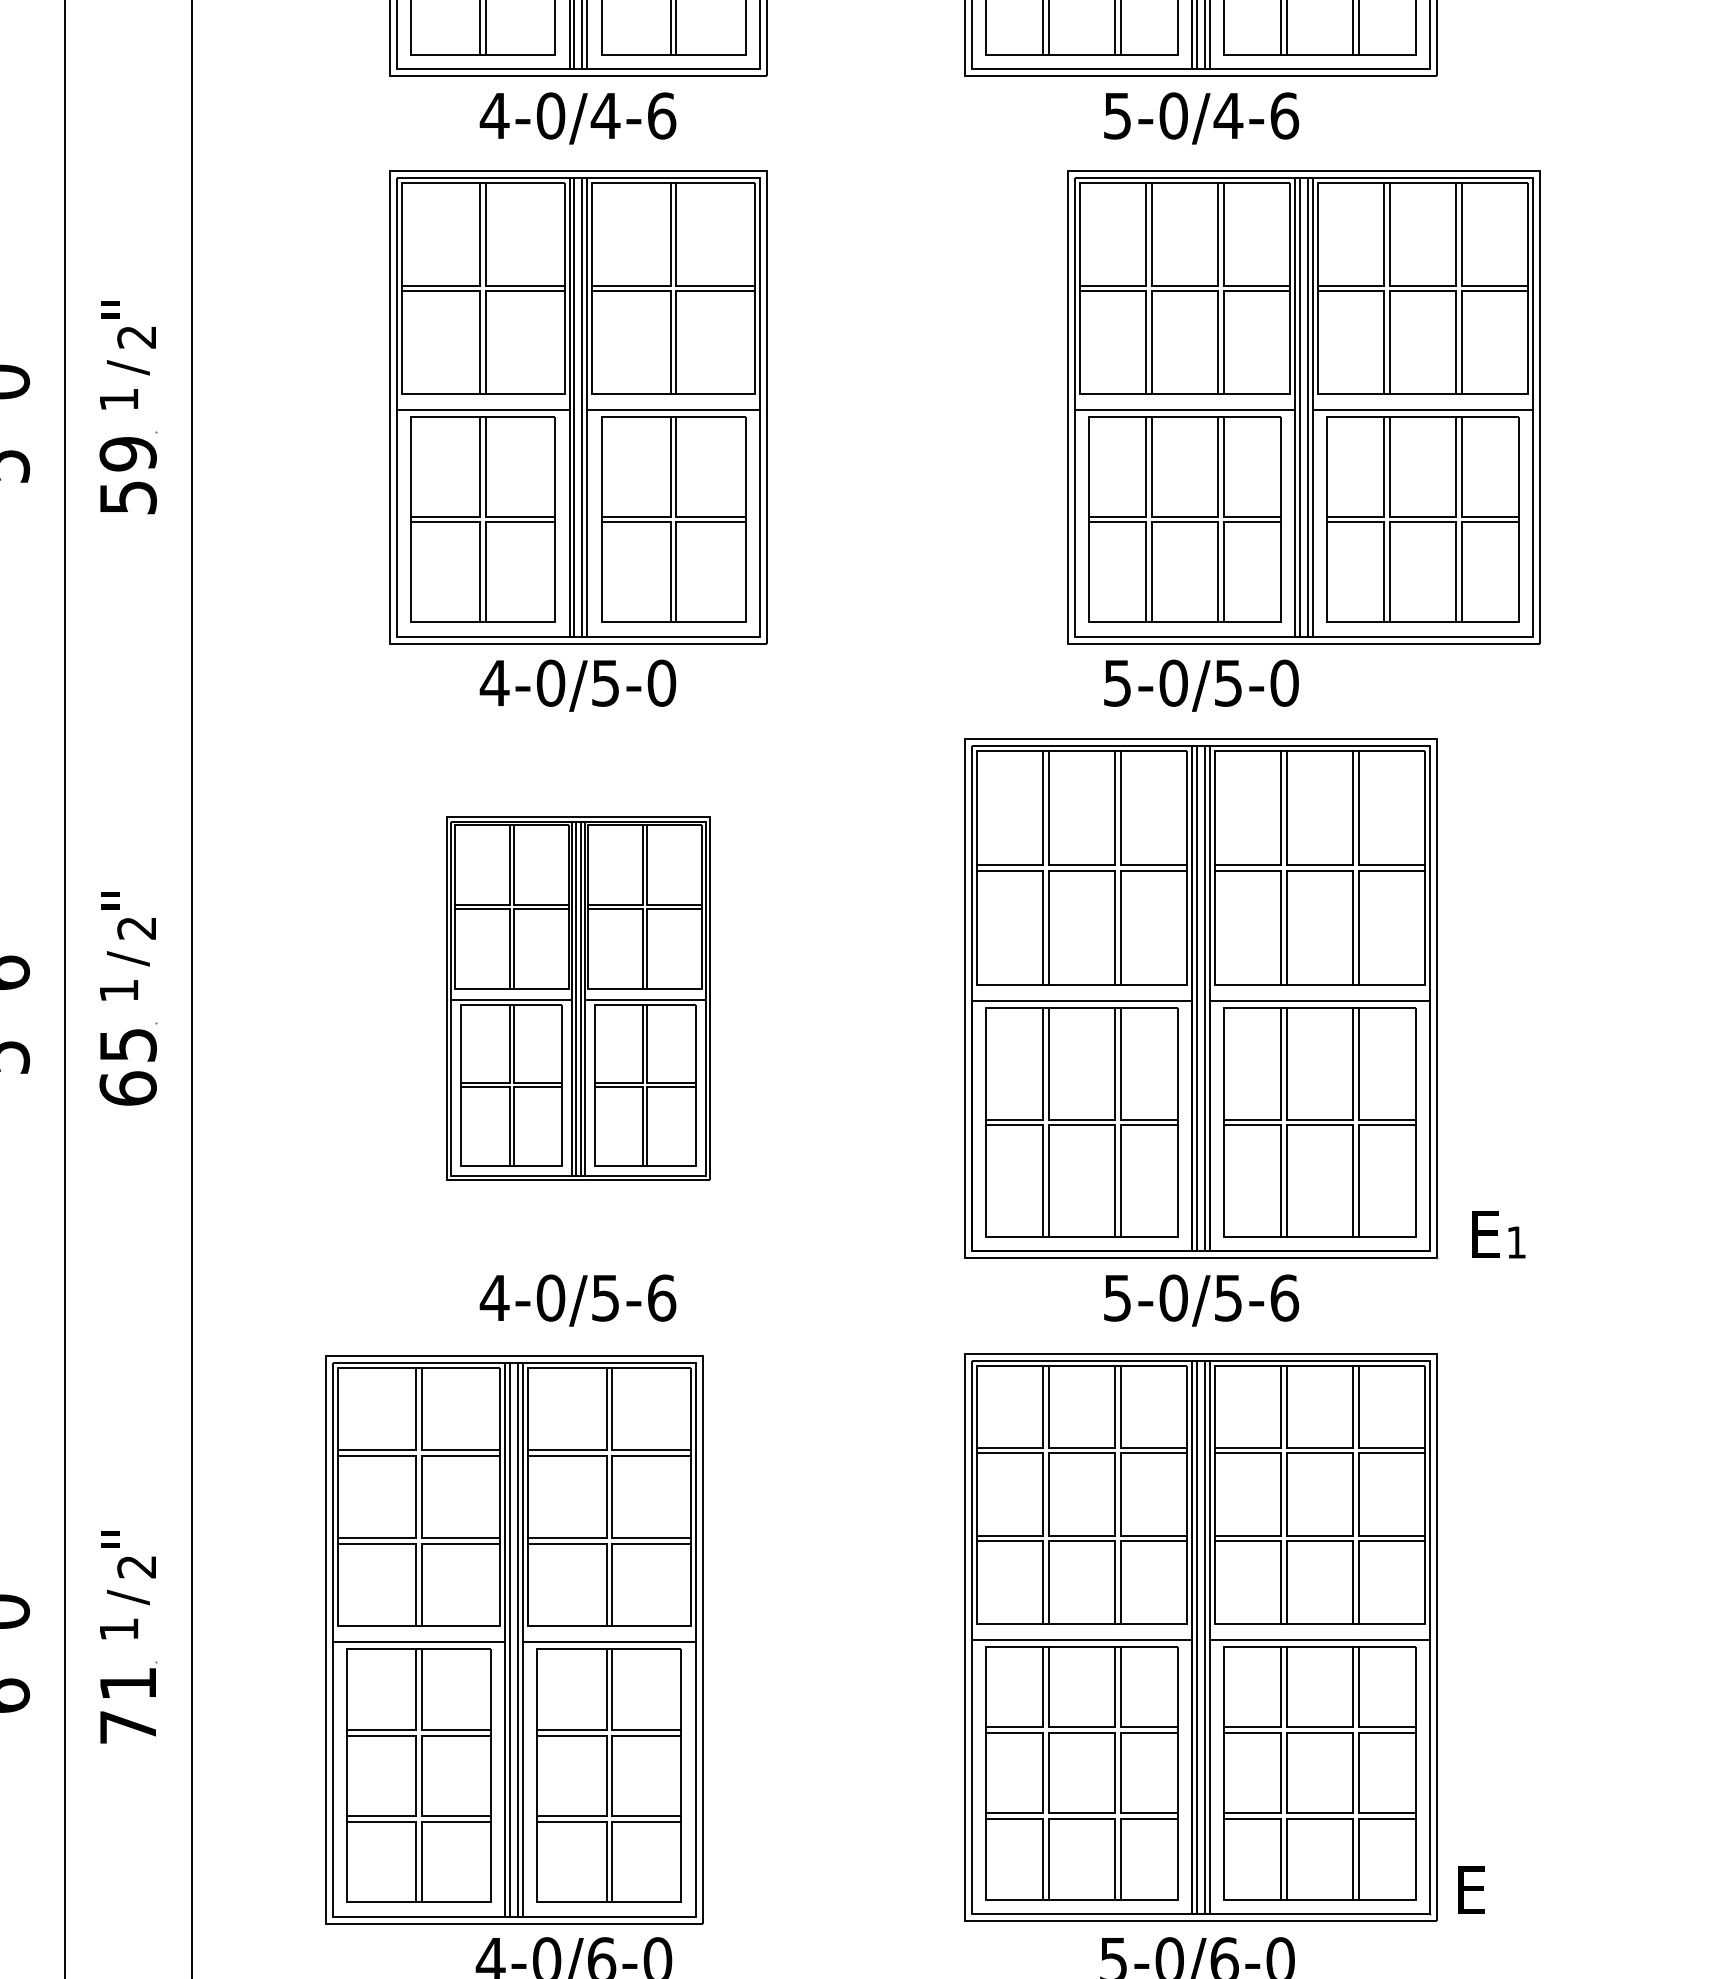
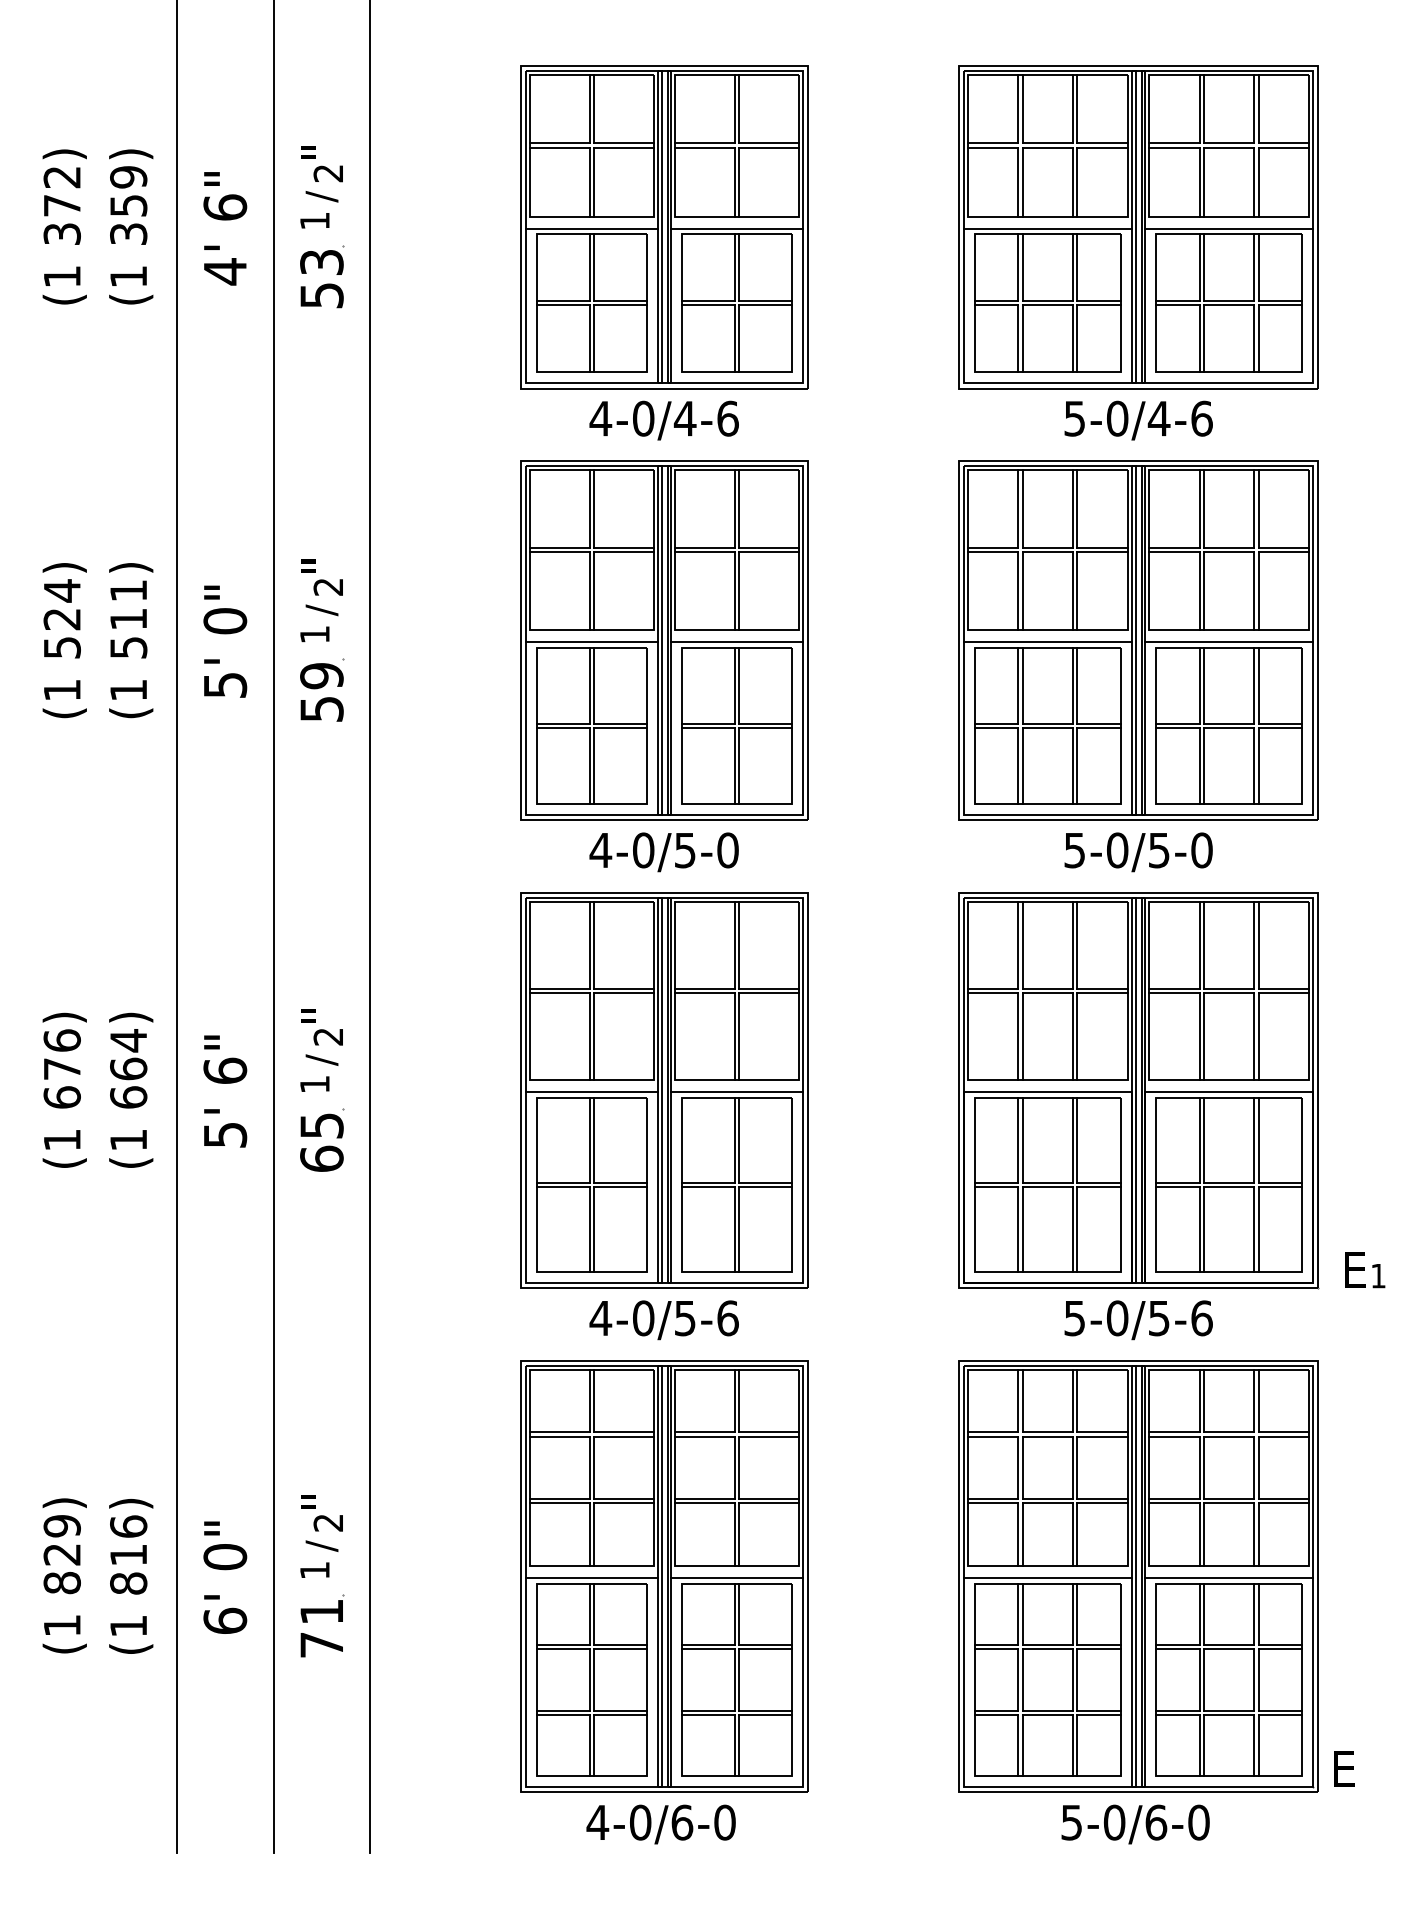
part: (1303, 407) -> (1138, 640), moved
part: (578, 998) -> (664, 1090), size x1.43
part: (514, 1639) -> (664, 1576), moved

